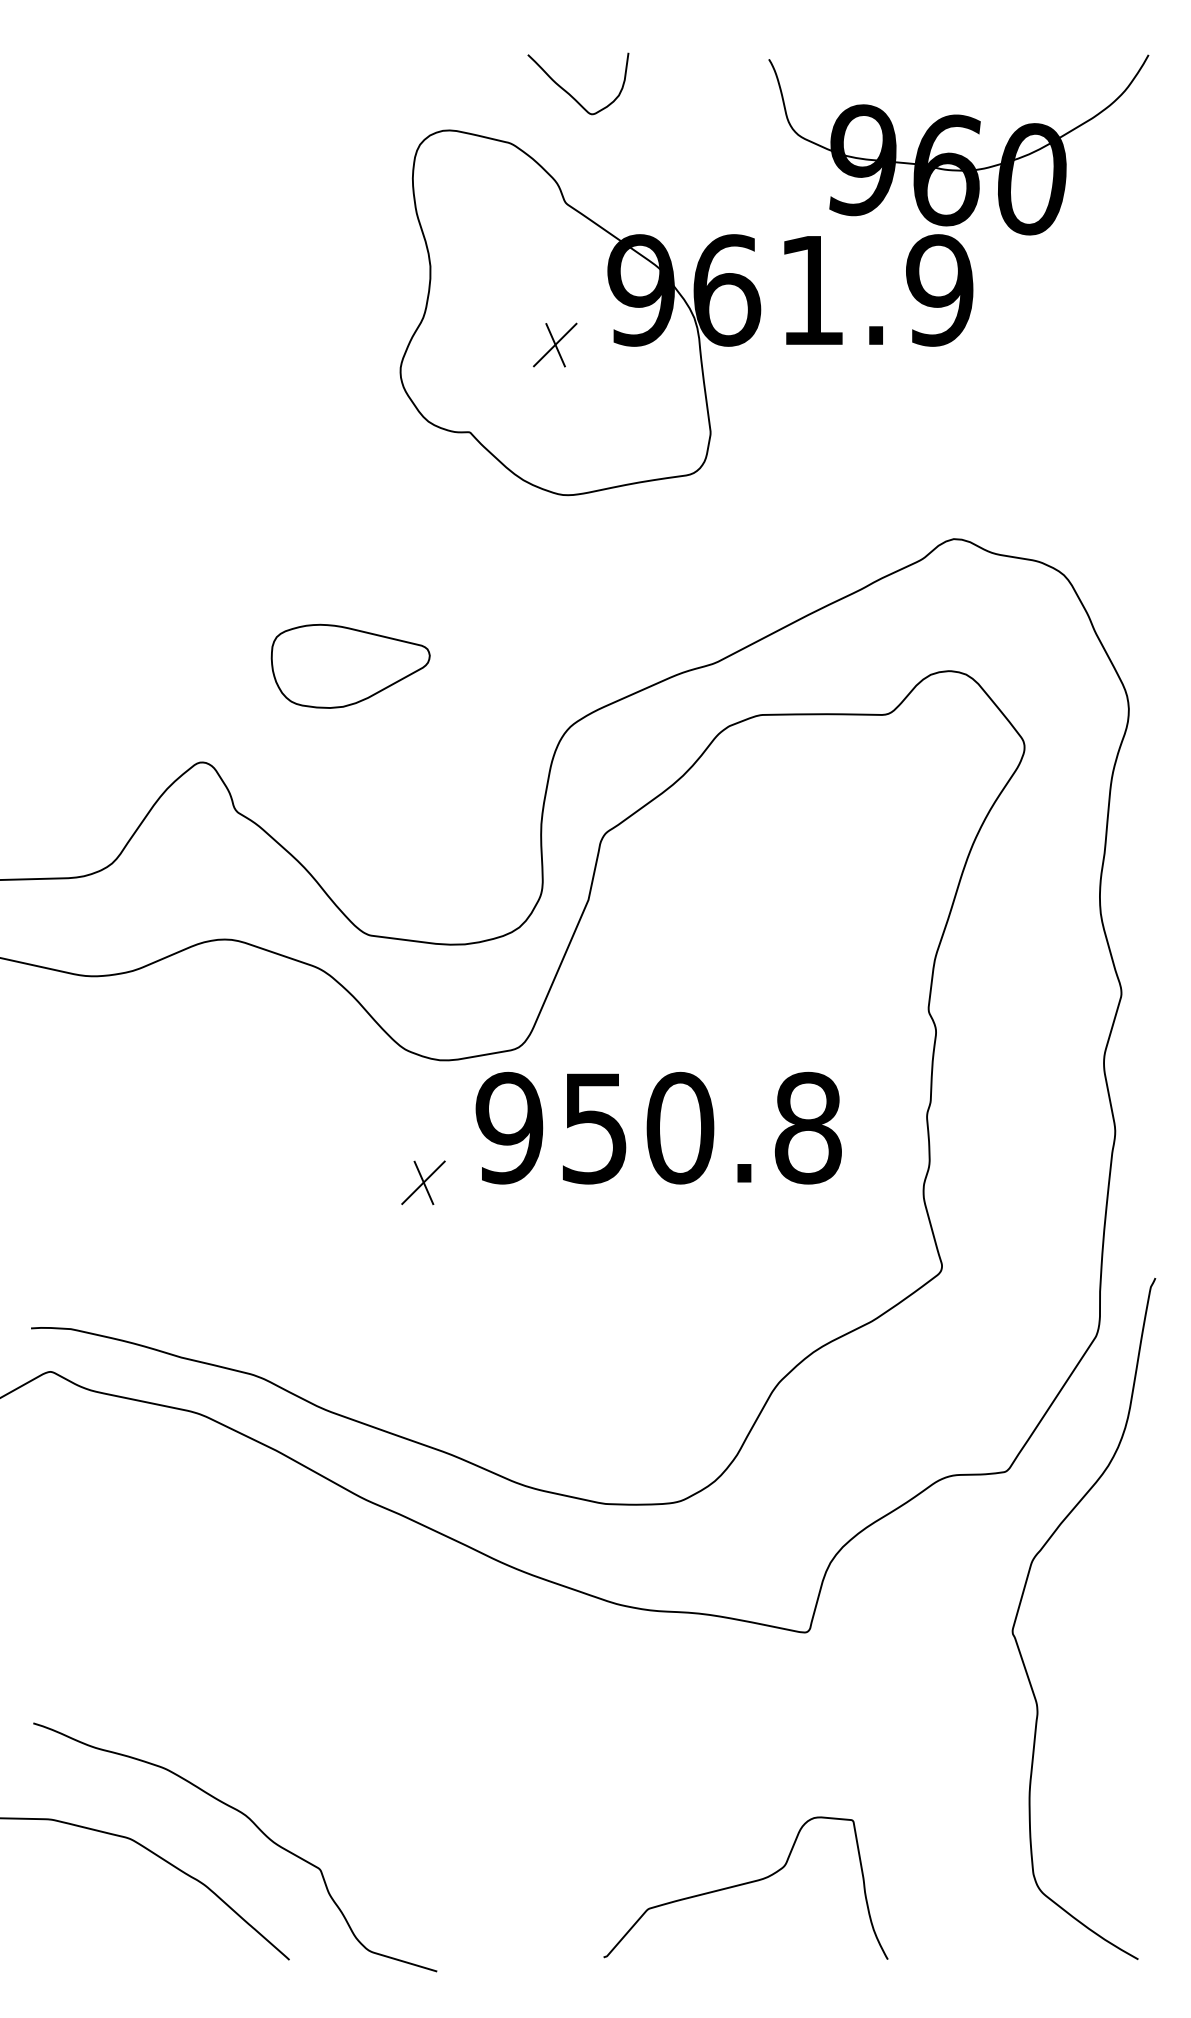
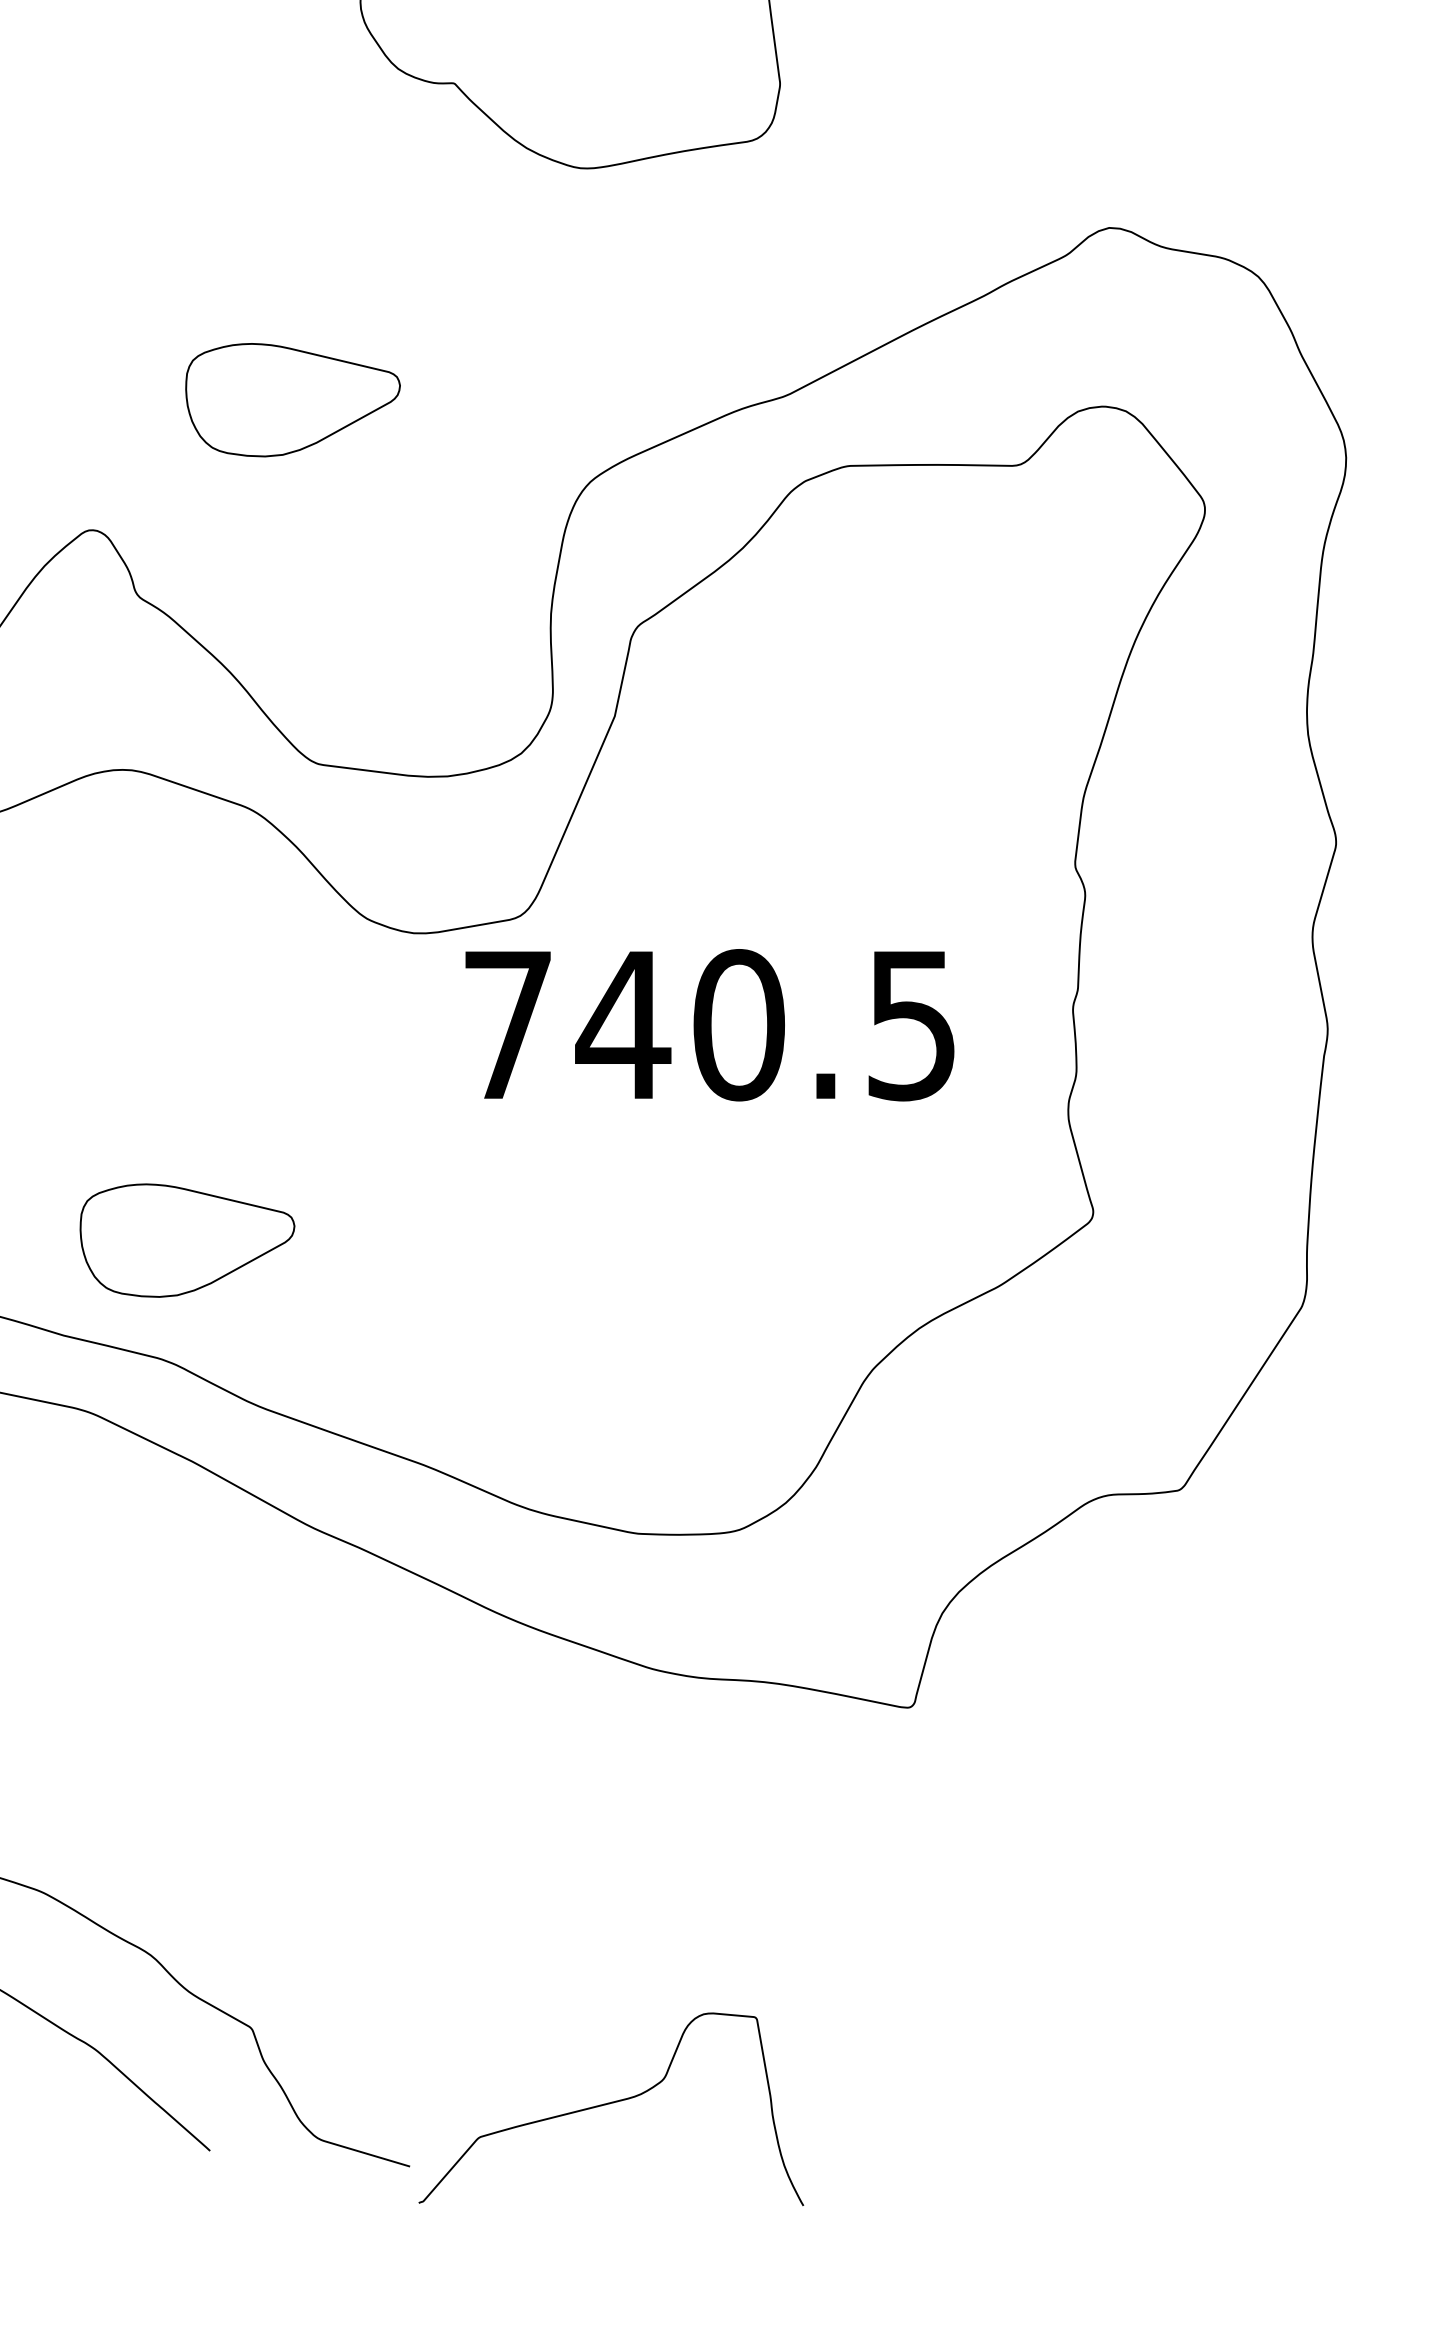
text: (658, 1127) -> (709, 1024), 950.8 -> 740.5
part: (423, 1182) -> (391, 1098), removed
part: (272, 1286) -> (187, 1239), added
curve: (1022, 1599) -> (1202, 1663), removed
curve: (745, 1884) -> (610, 2104), moved

